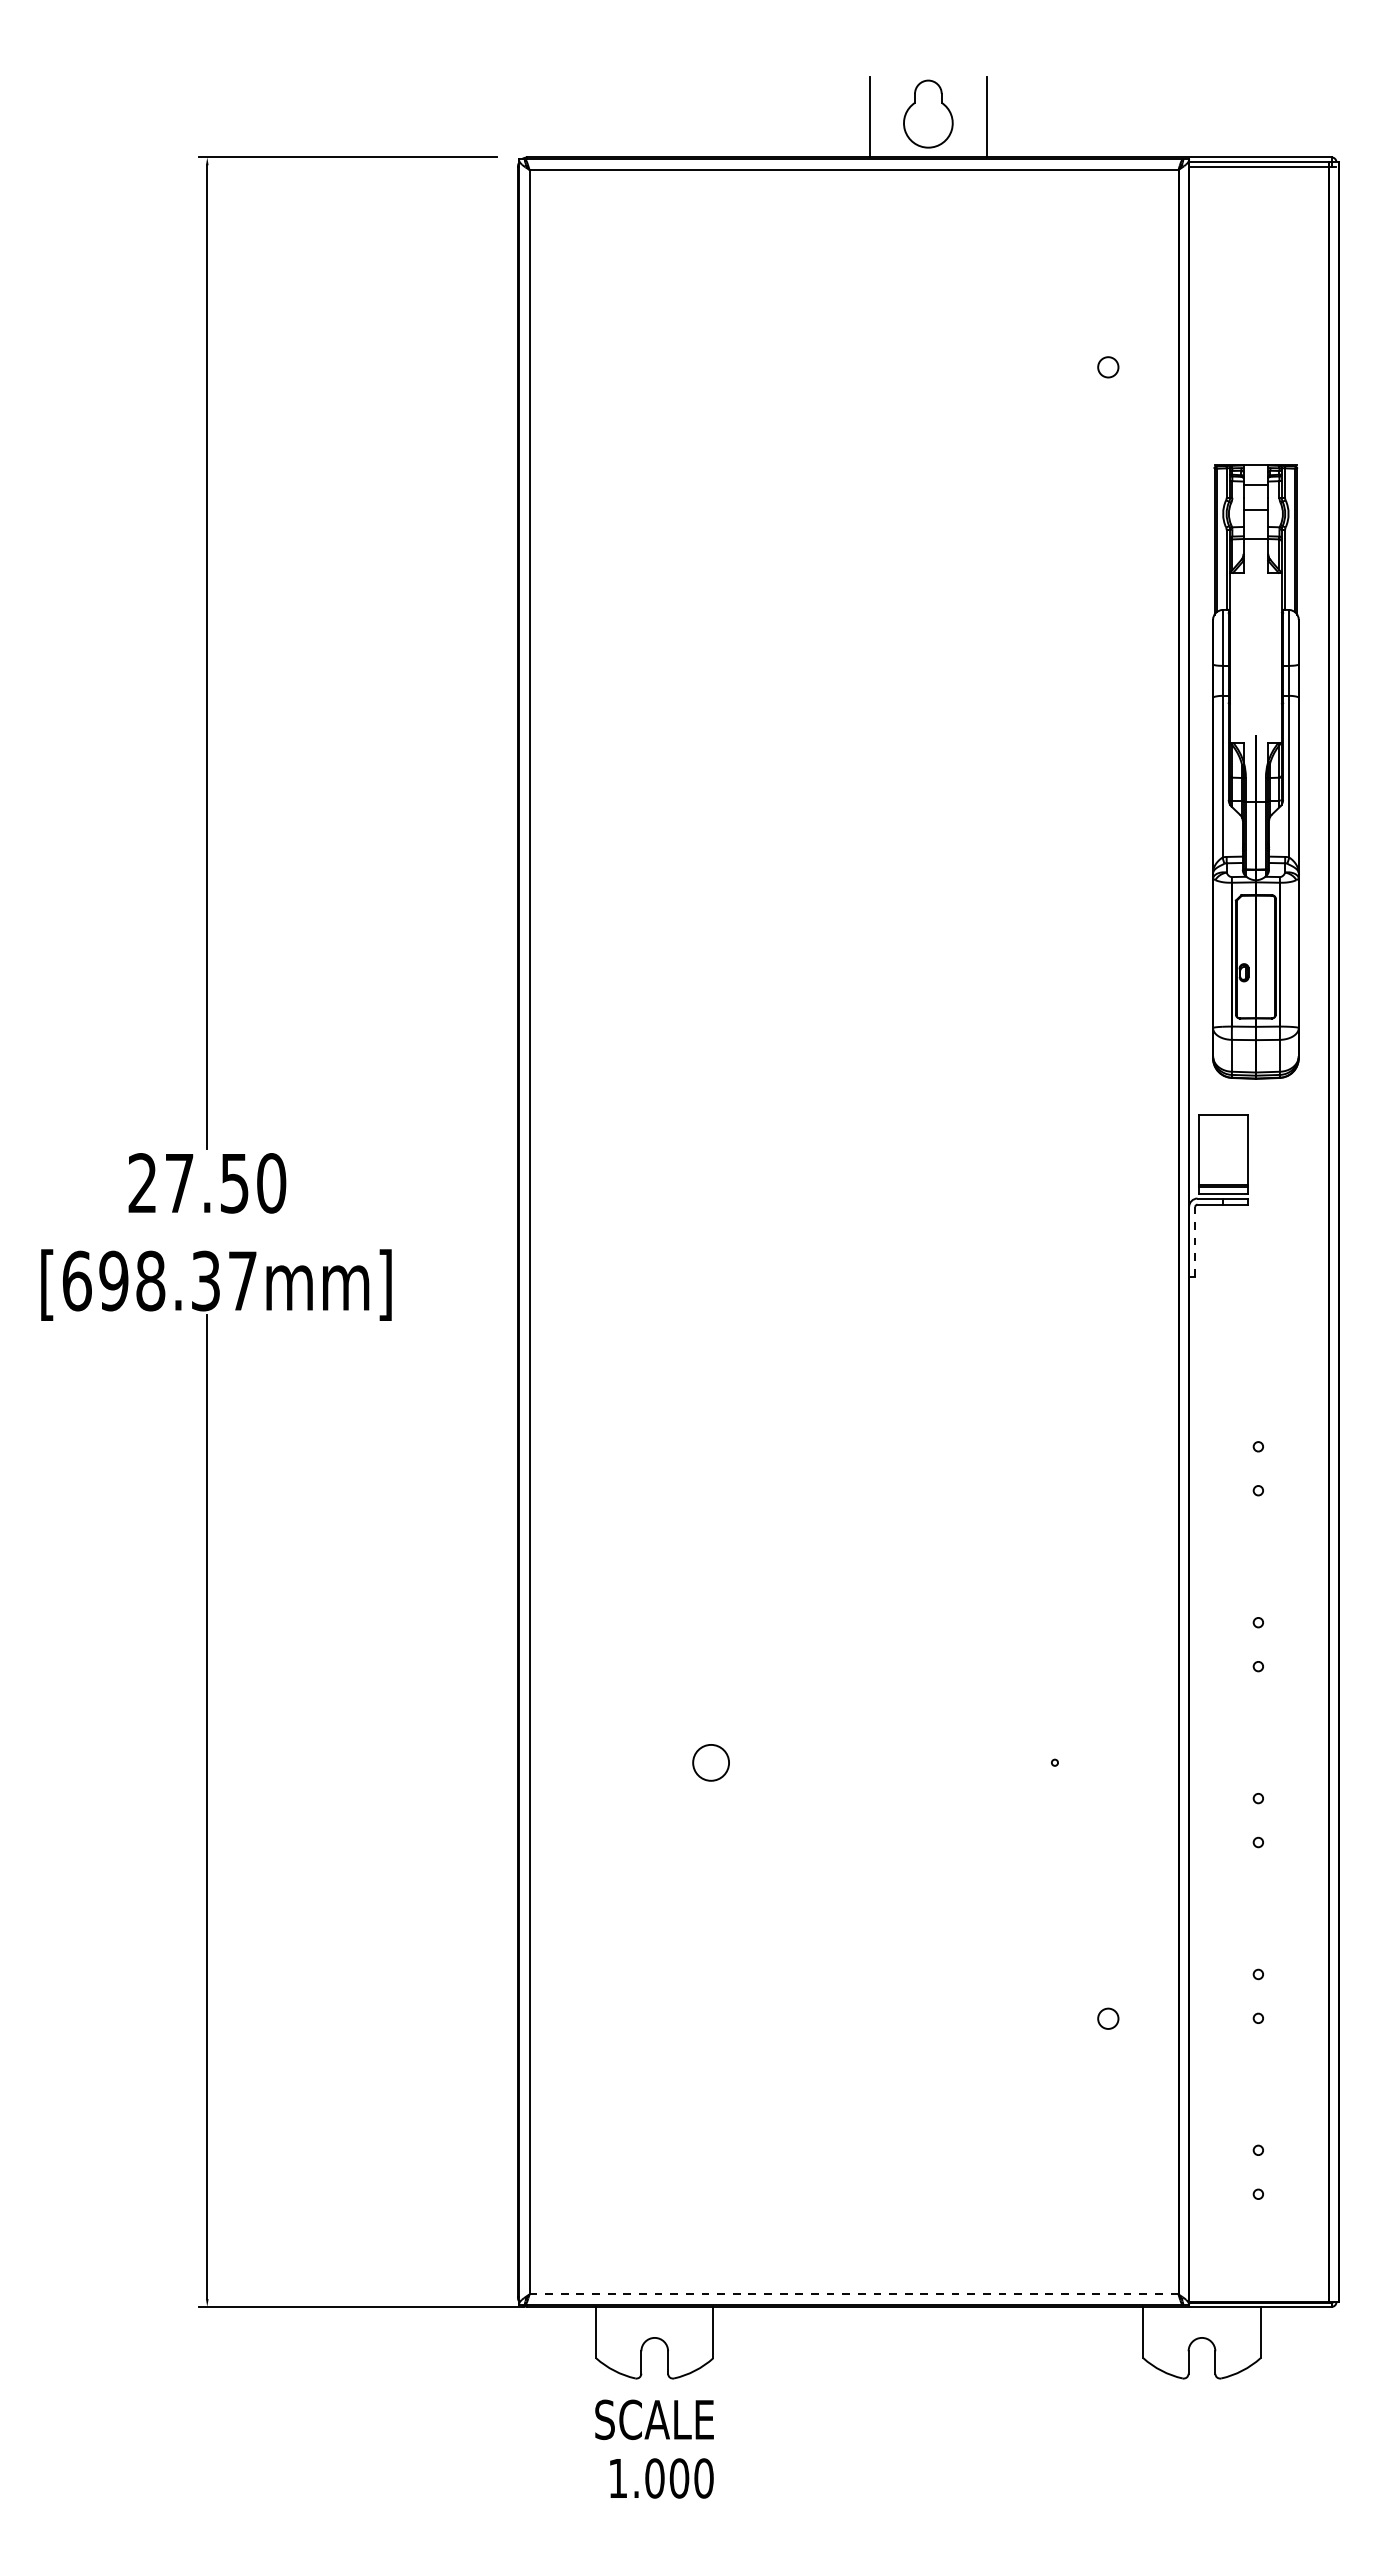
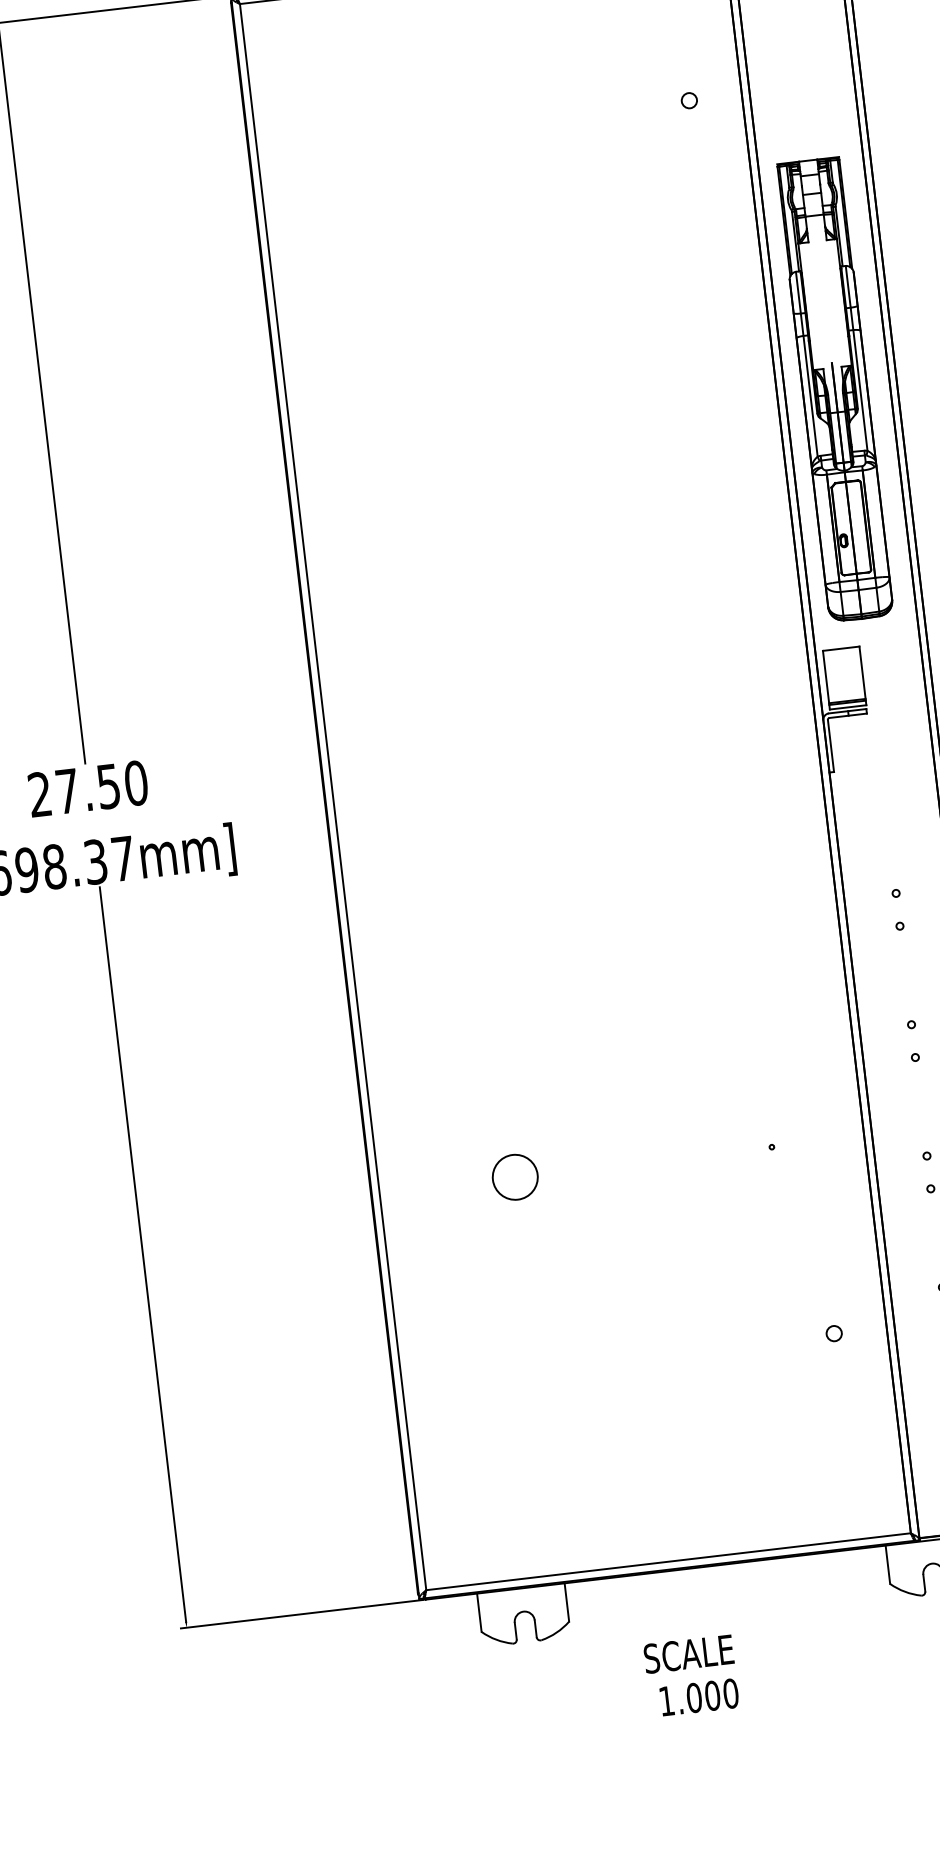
line: (1195, 1241) -> (831, 745), dashed -> solid
circle: (710, 1762) -> (514, 1177), size x1.67
line: (854, 2294) -> (668, 1561), dashed -> solid
text: (654, 2448) -> (691, 1675), moved

